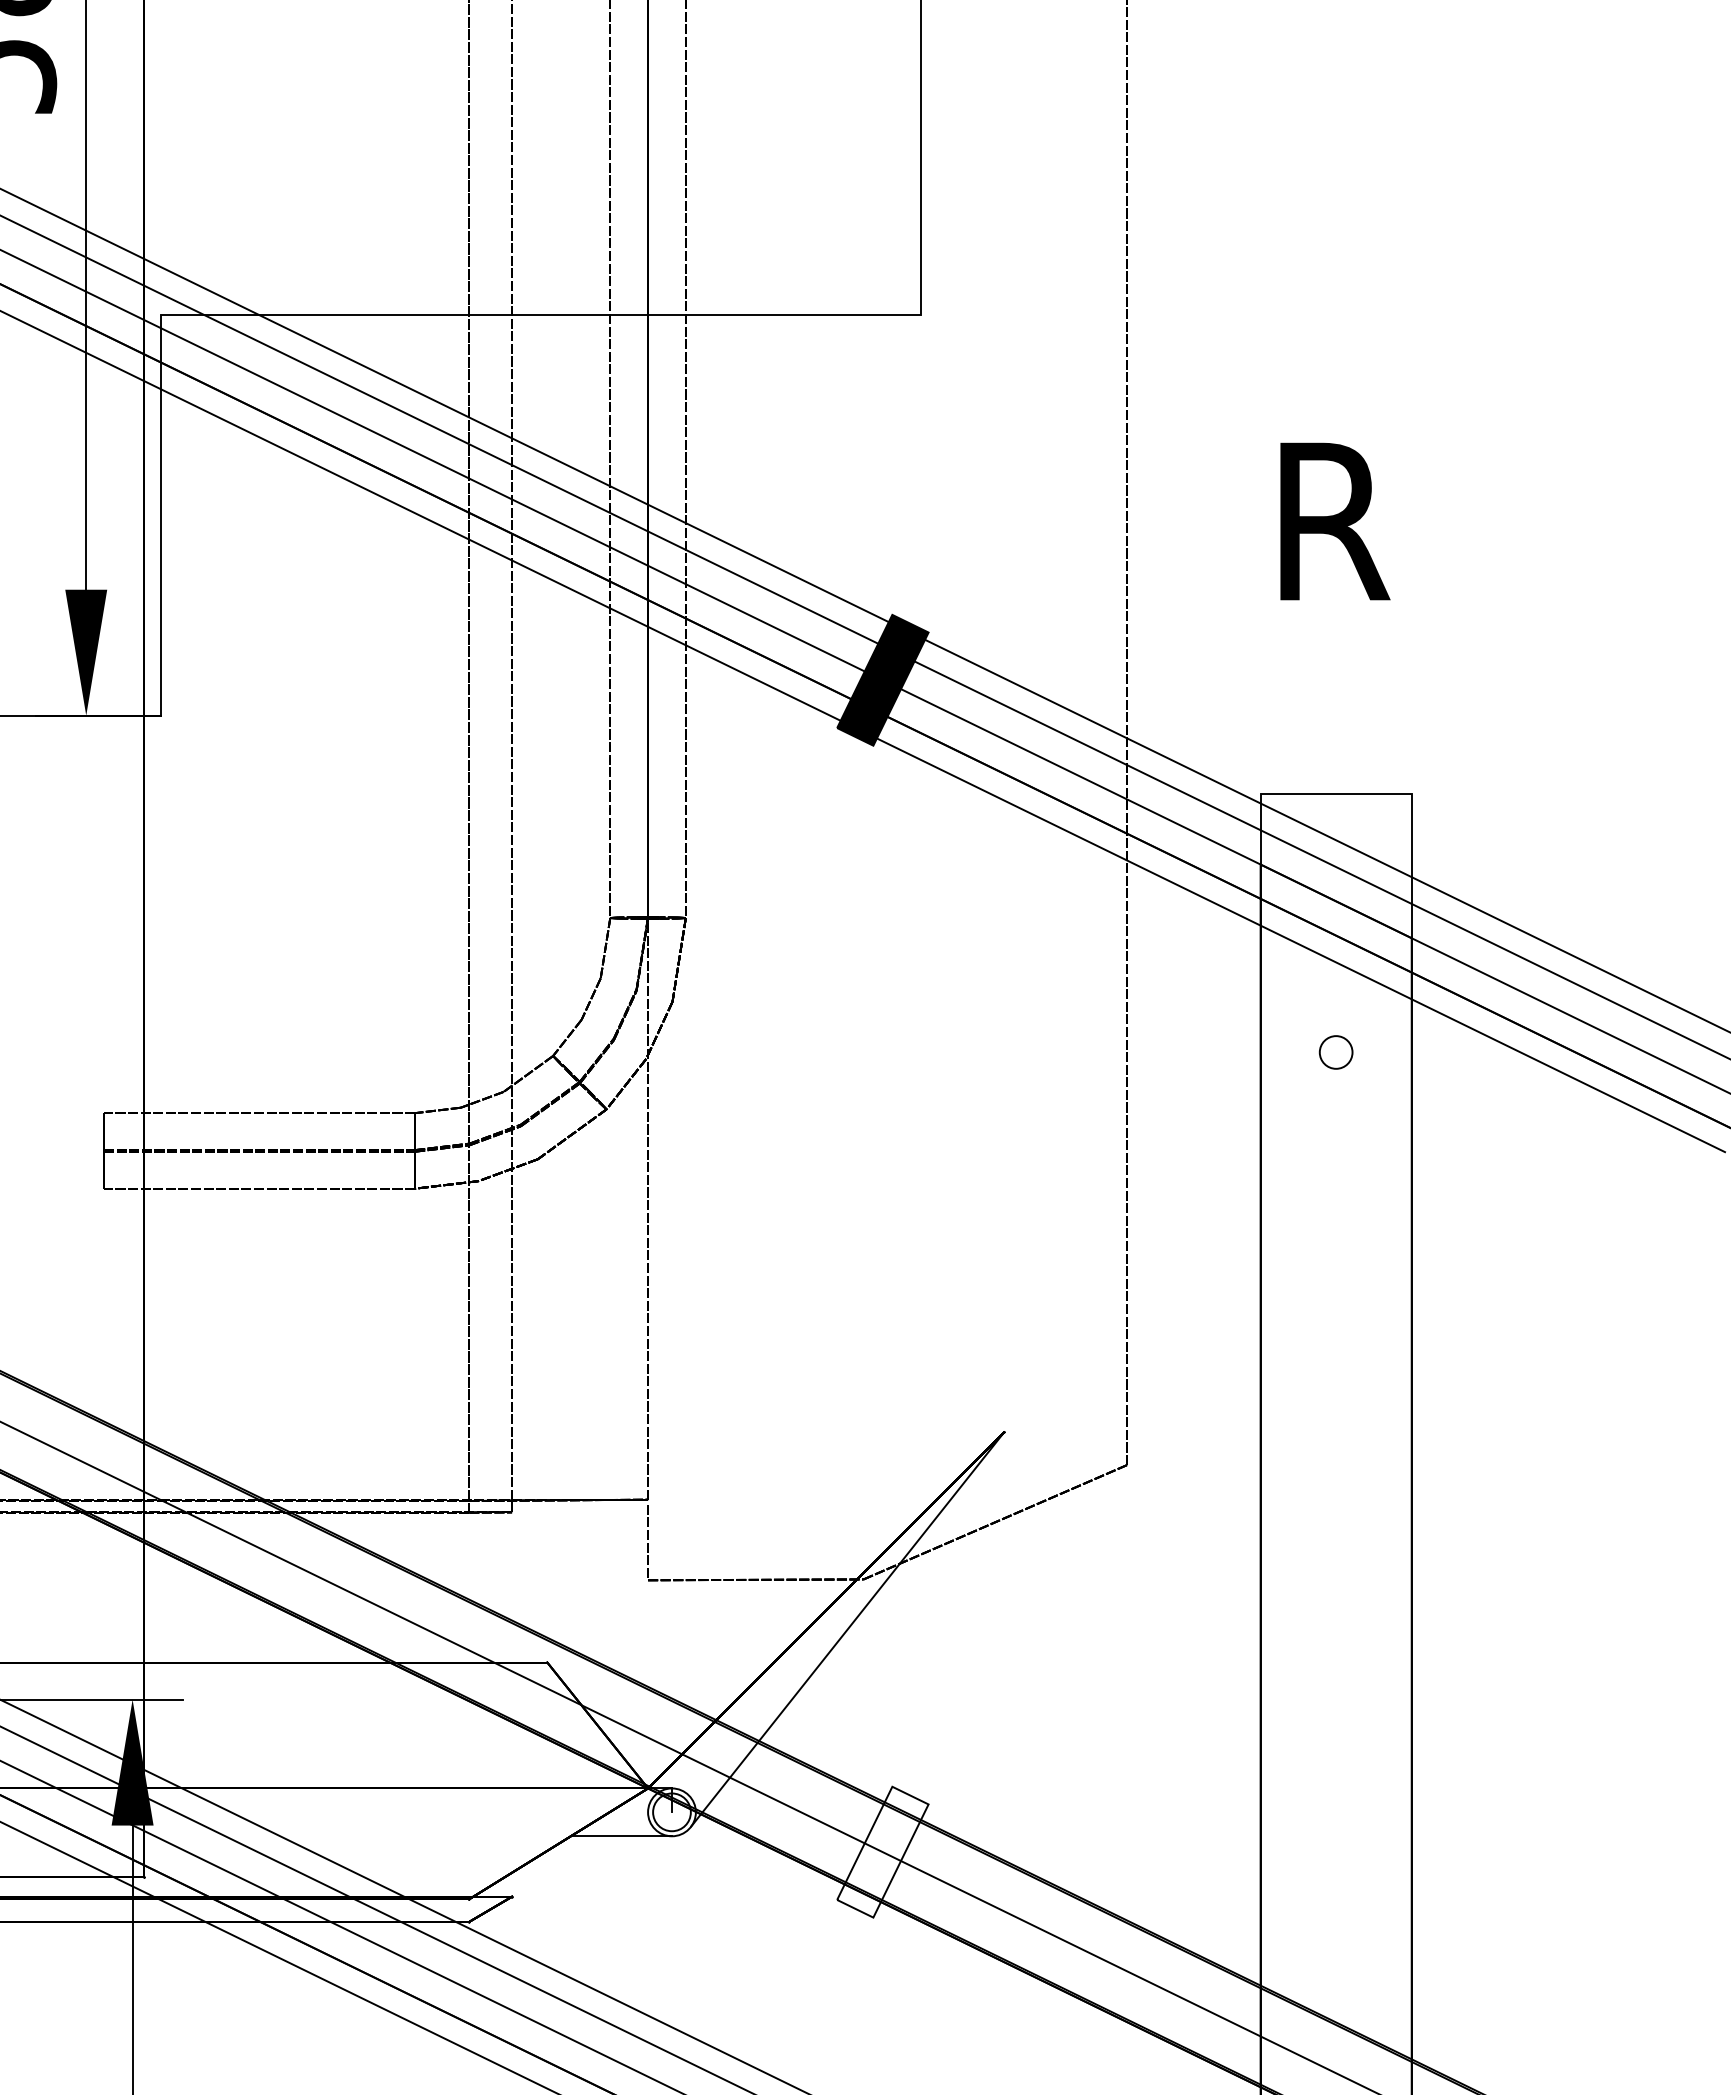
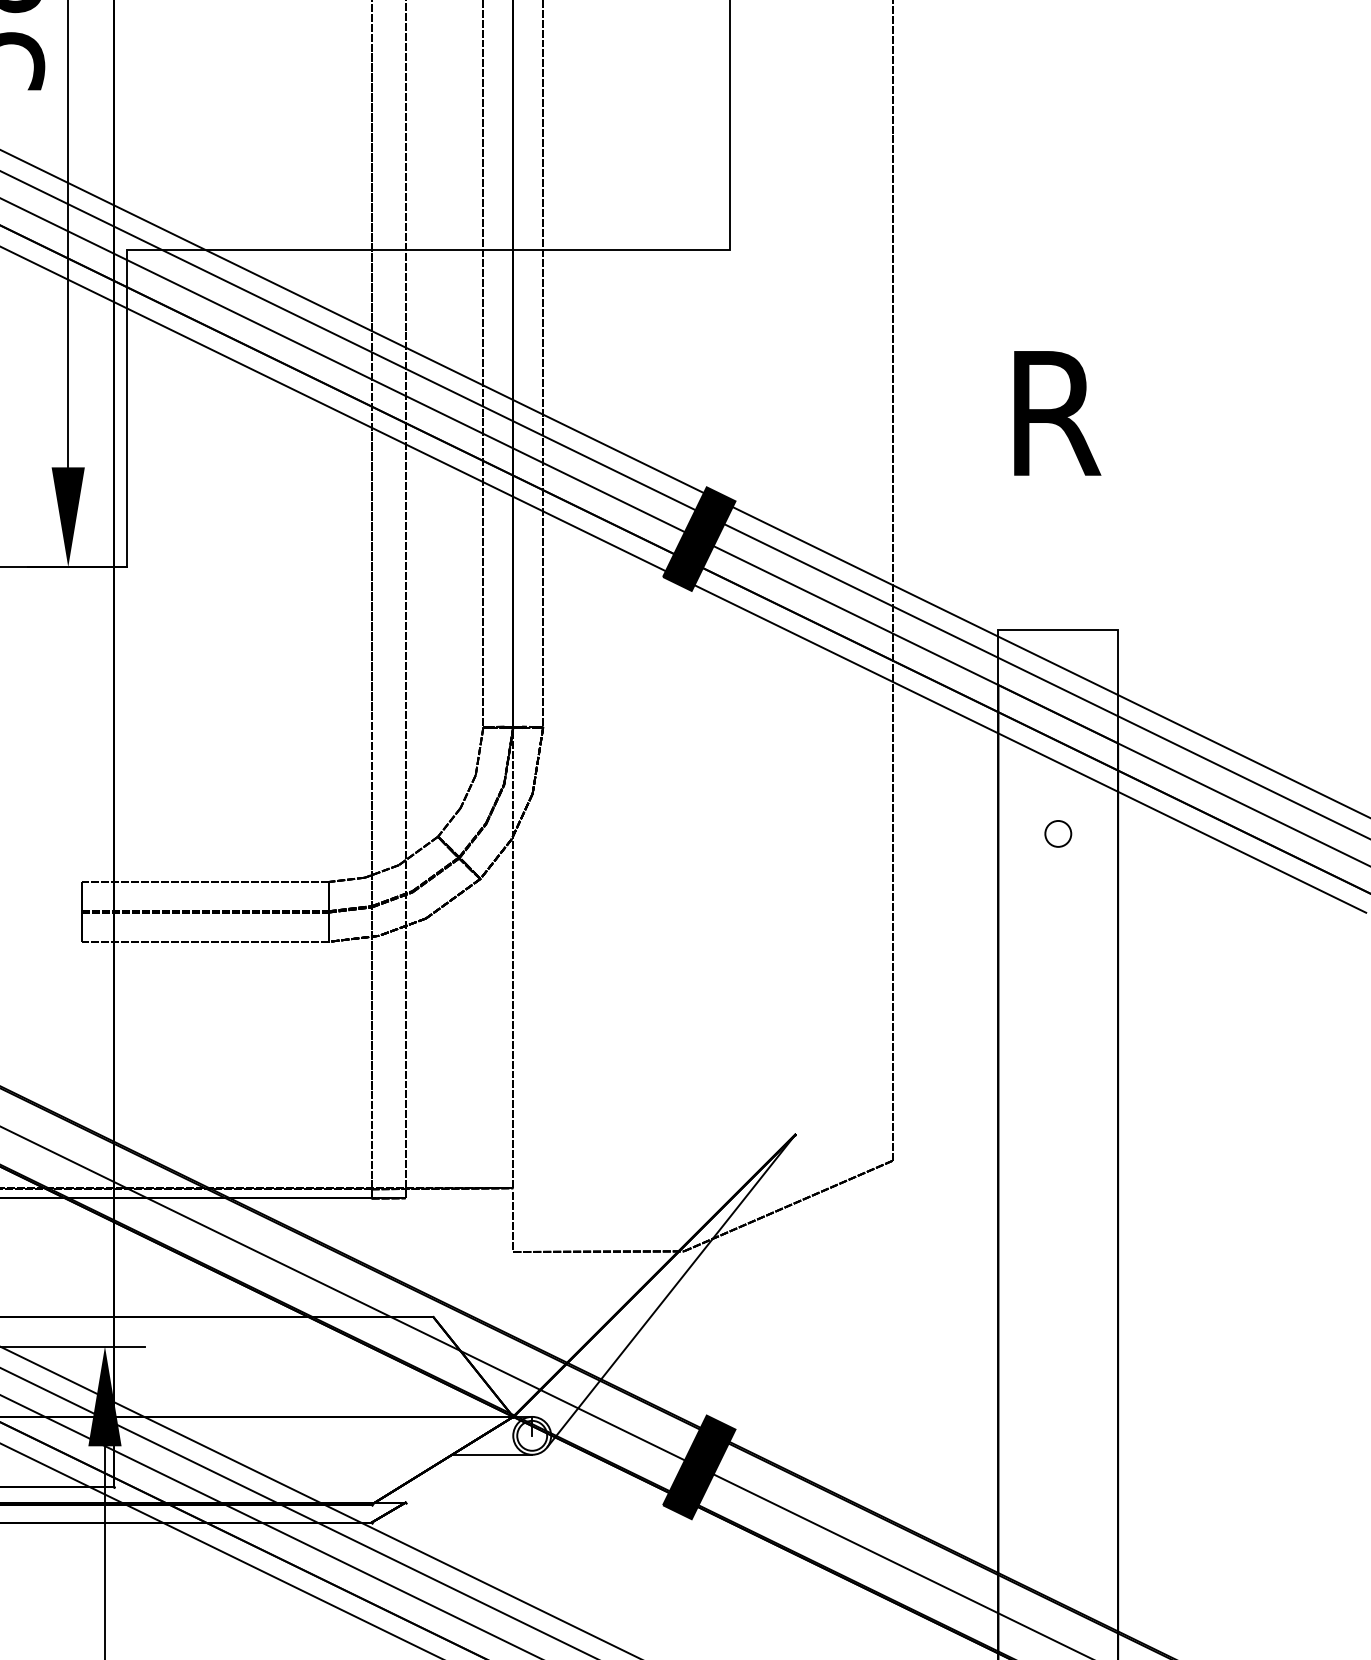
fill: (882, 1851) -> (698, 1466), added

